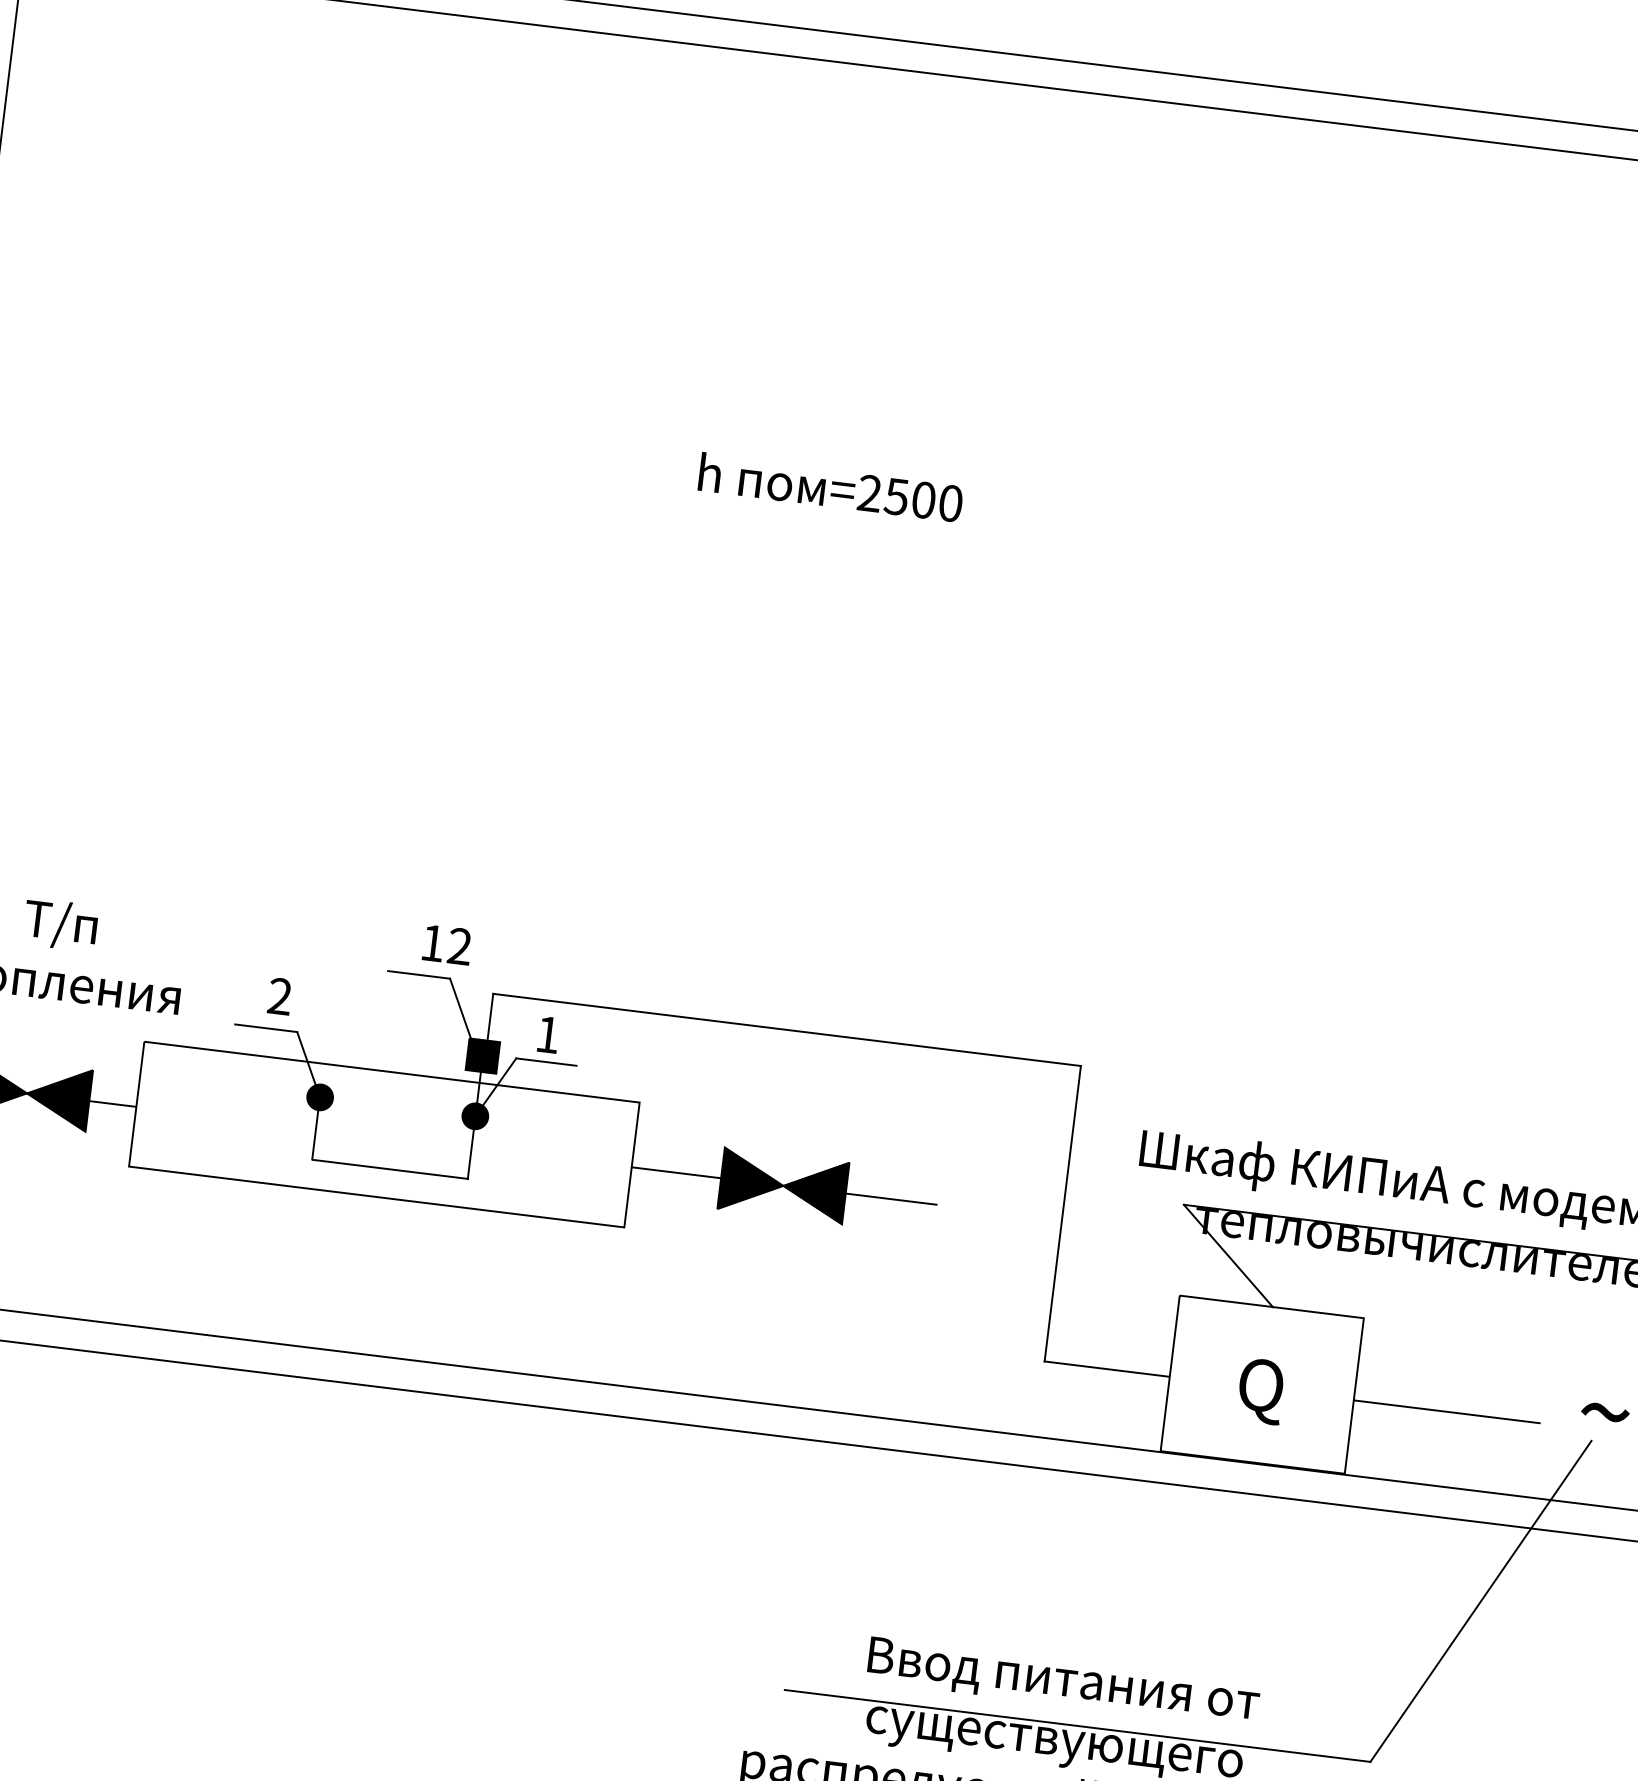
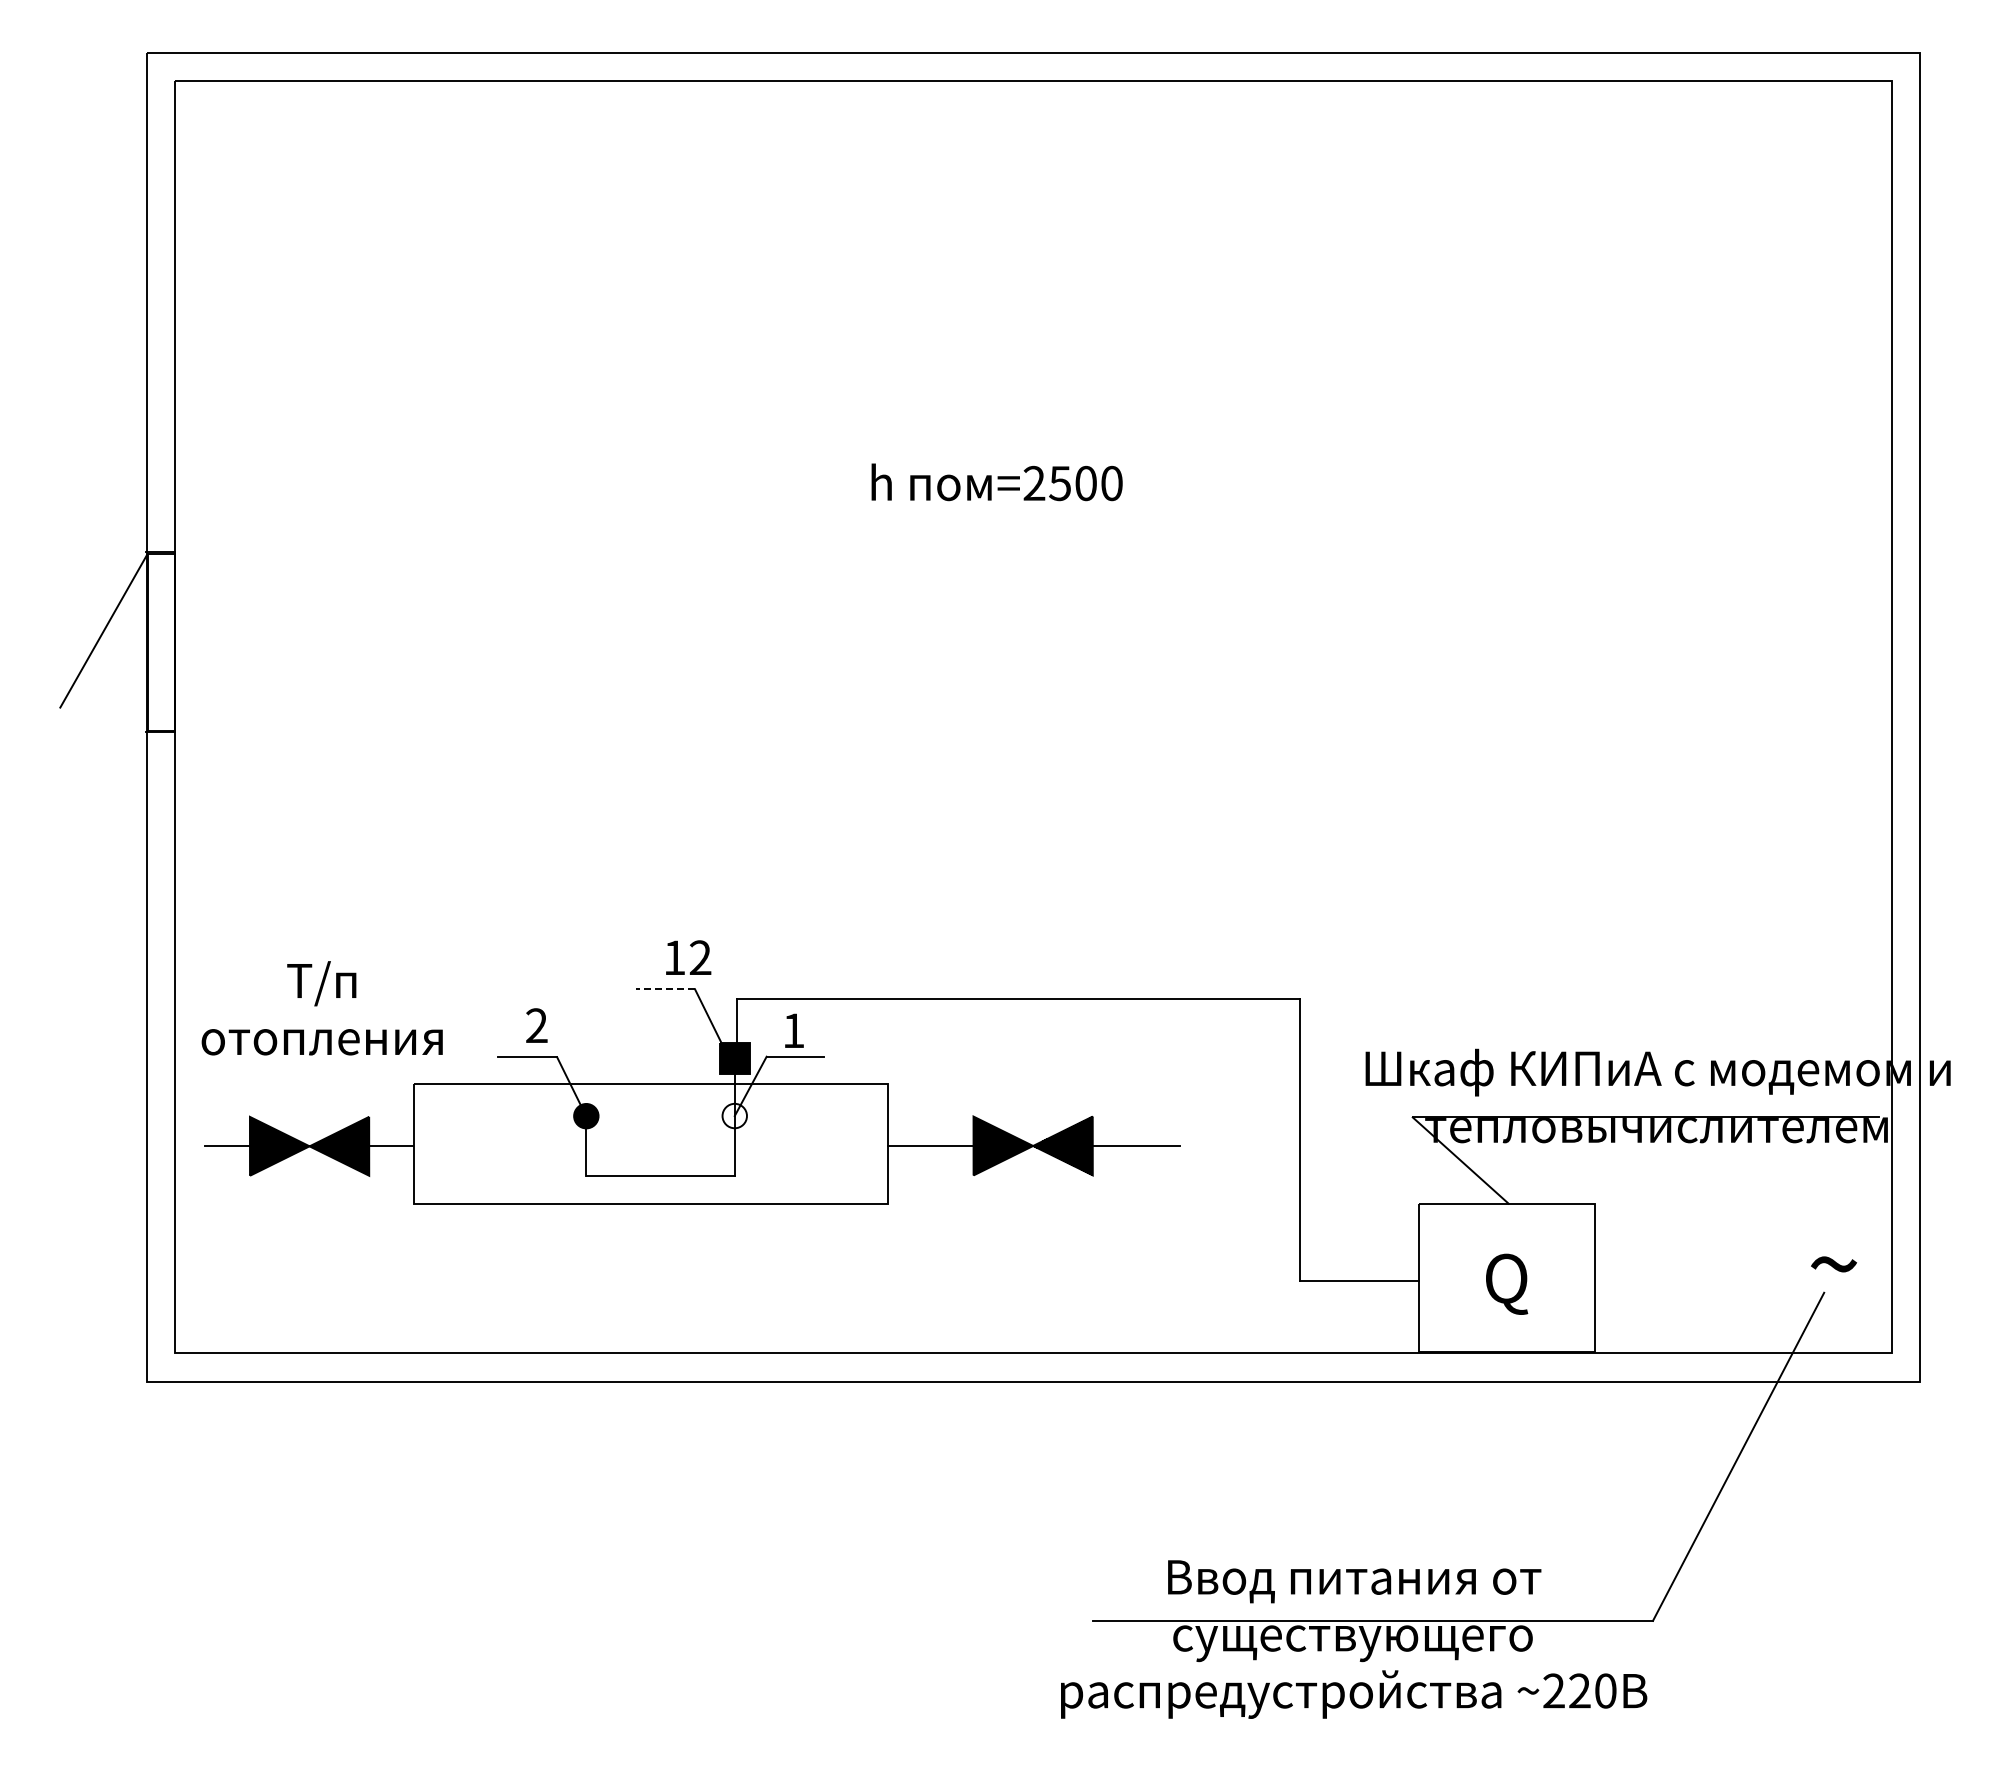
line: (419, 975) -> (665, 989), solid -> dashed
fill: (475, 1115) -> (734, 1115), removed
line: (1446, 1412) -> (1684, 1282), removed

